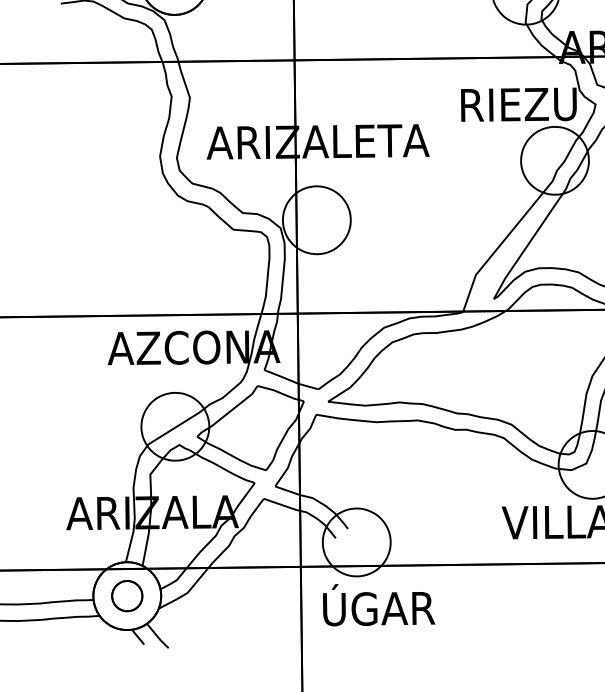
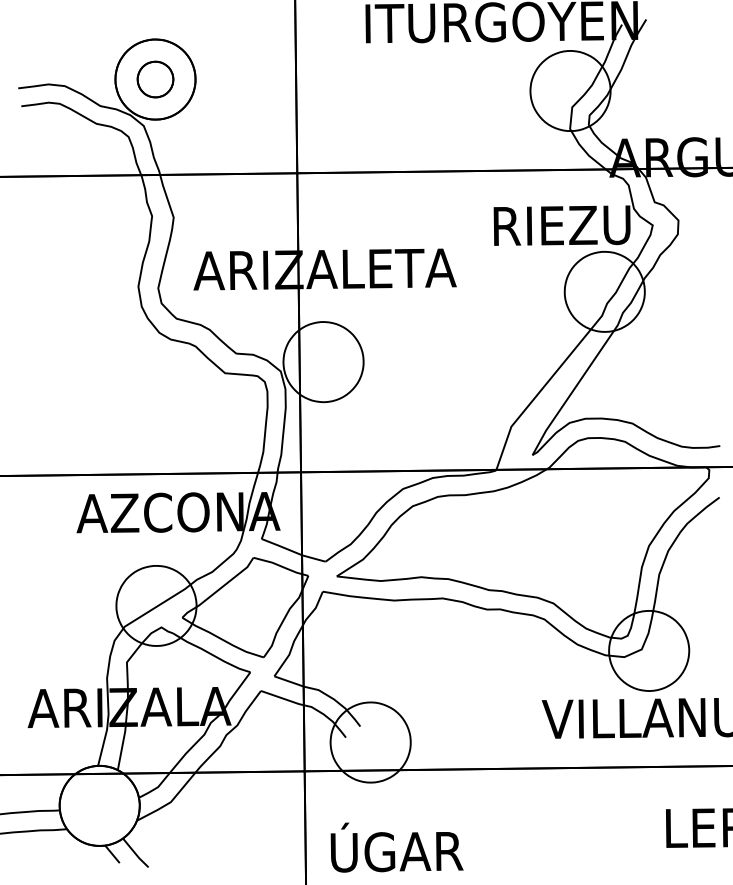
part: (127, 595) -> (99, 805), removed
text: (378, 605) -> (396, 847), moved

